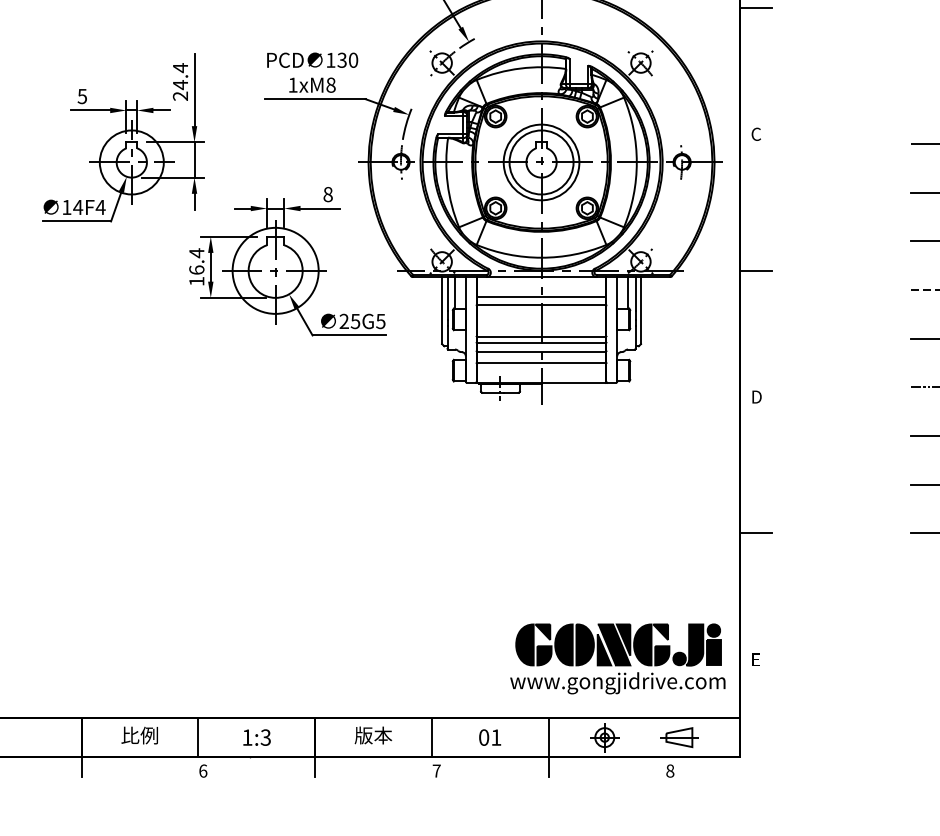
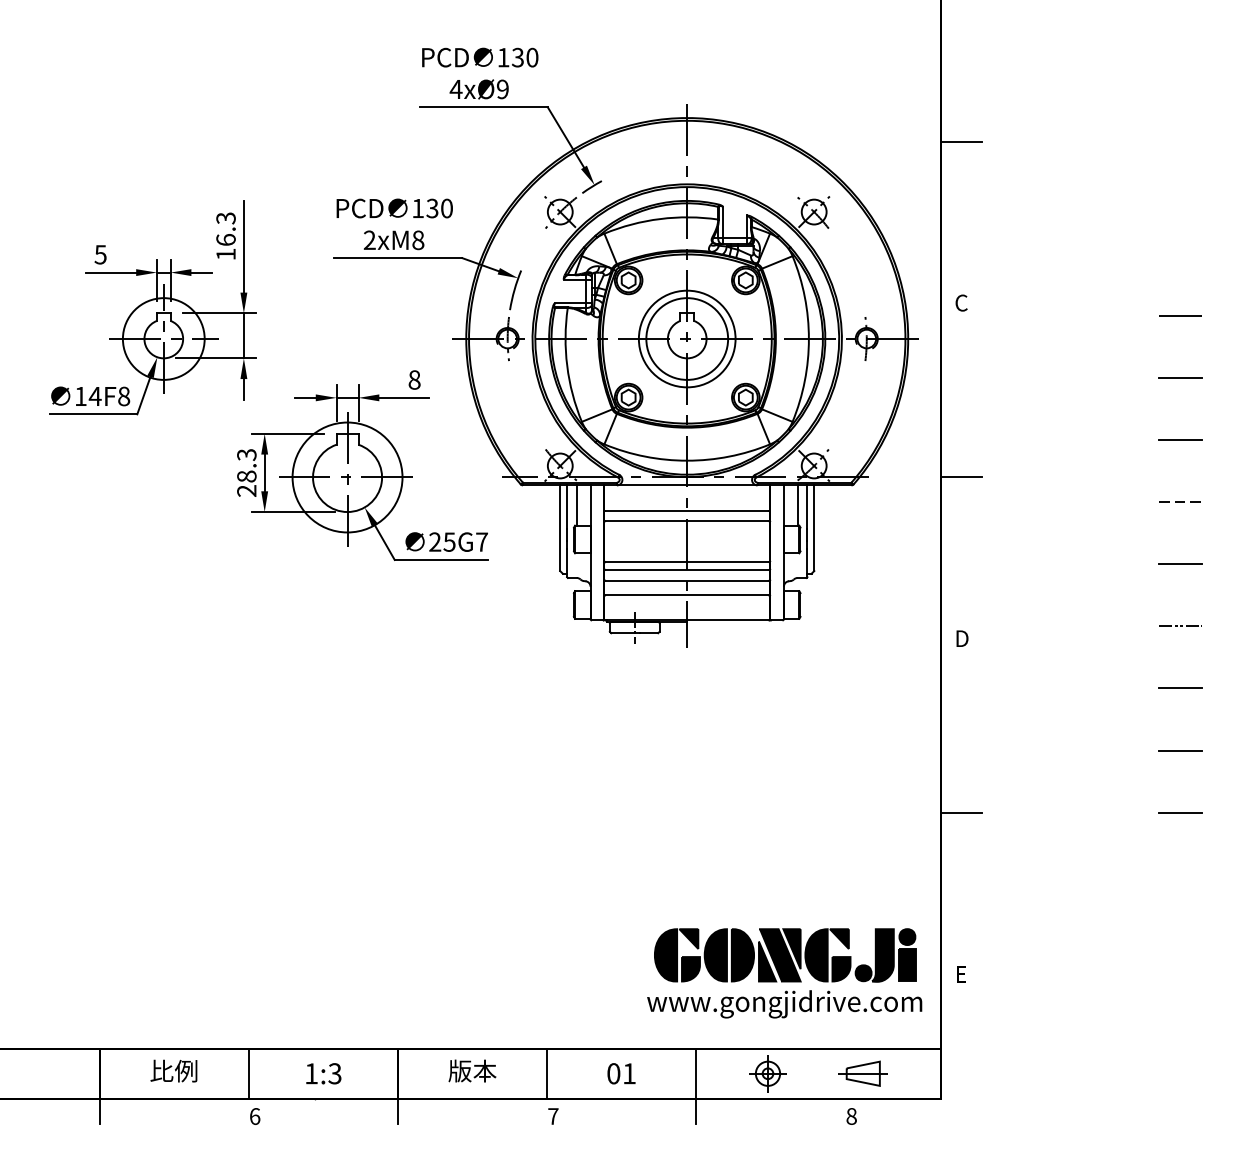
text: (180, 82) -> (225, 236), 24.4 -> 16.3
text: (292, 84) -> (369, 239), 1xM8 -> 2xM8
text: (100, 207) -> (123, 396), 14F4 -> 14F8
text: (196, 266) -> (246, 472), 16.4 -> 28.3
text: (380, 320) -> (481, 541), 25G5 -> 25G7

